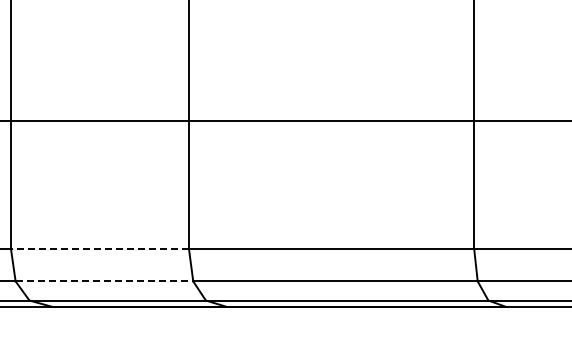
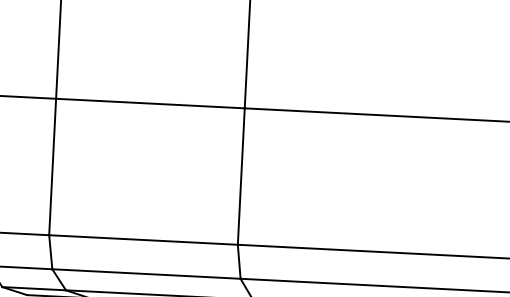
line: (100, 249) -> (144, 240), dashed -> solid
line: (104, 281) -> (146, 274), dashed -> solid

